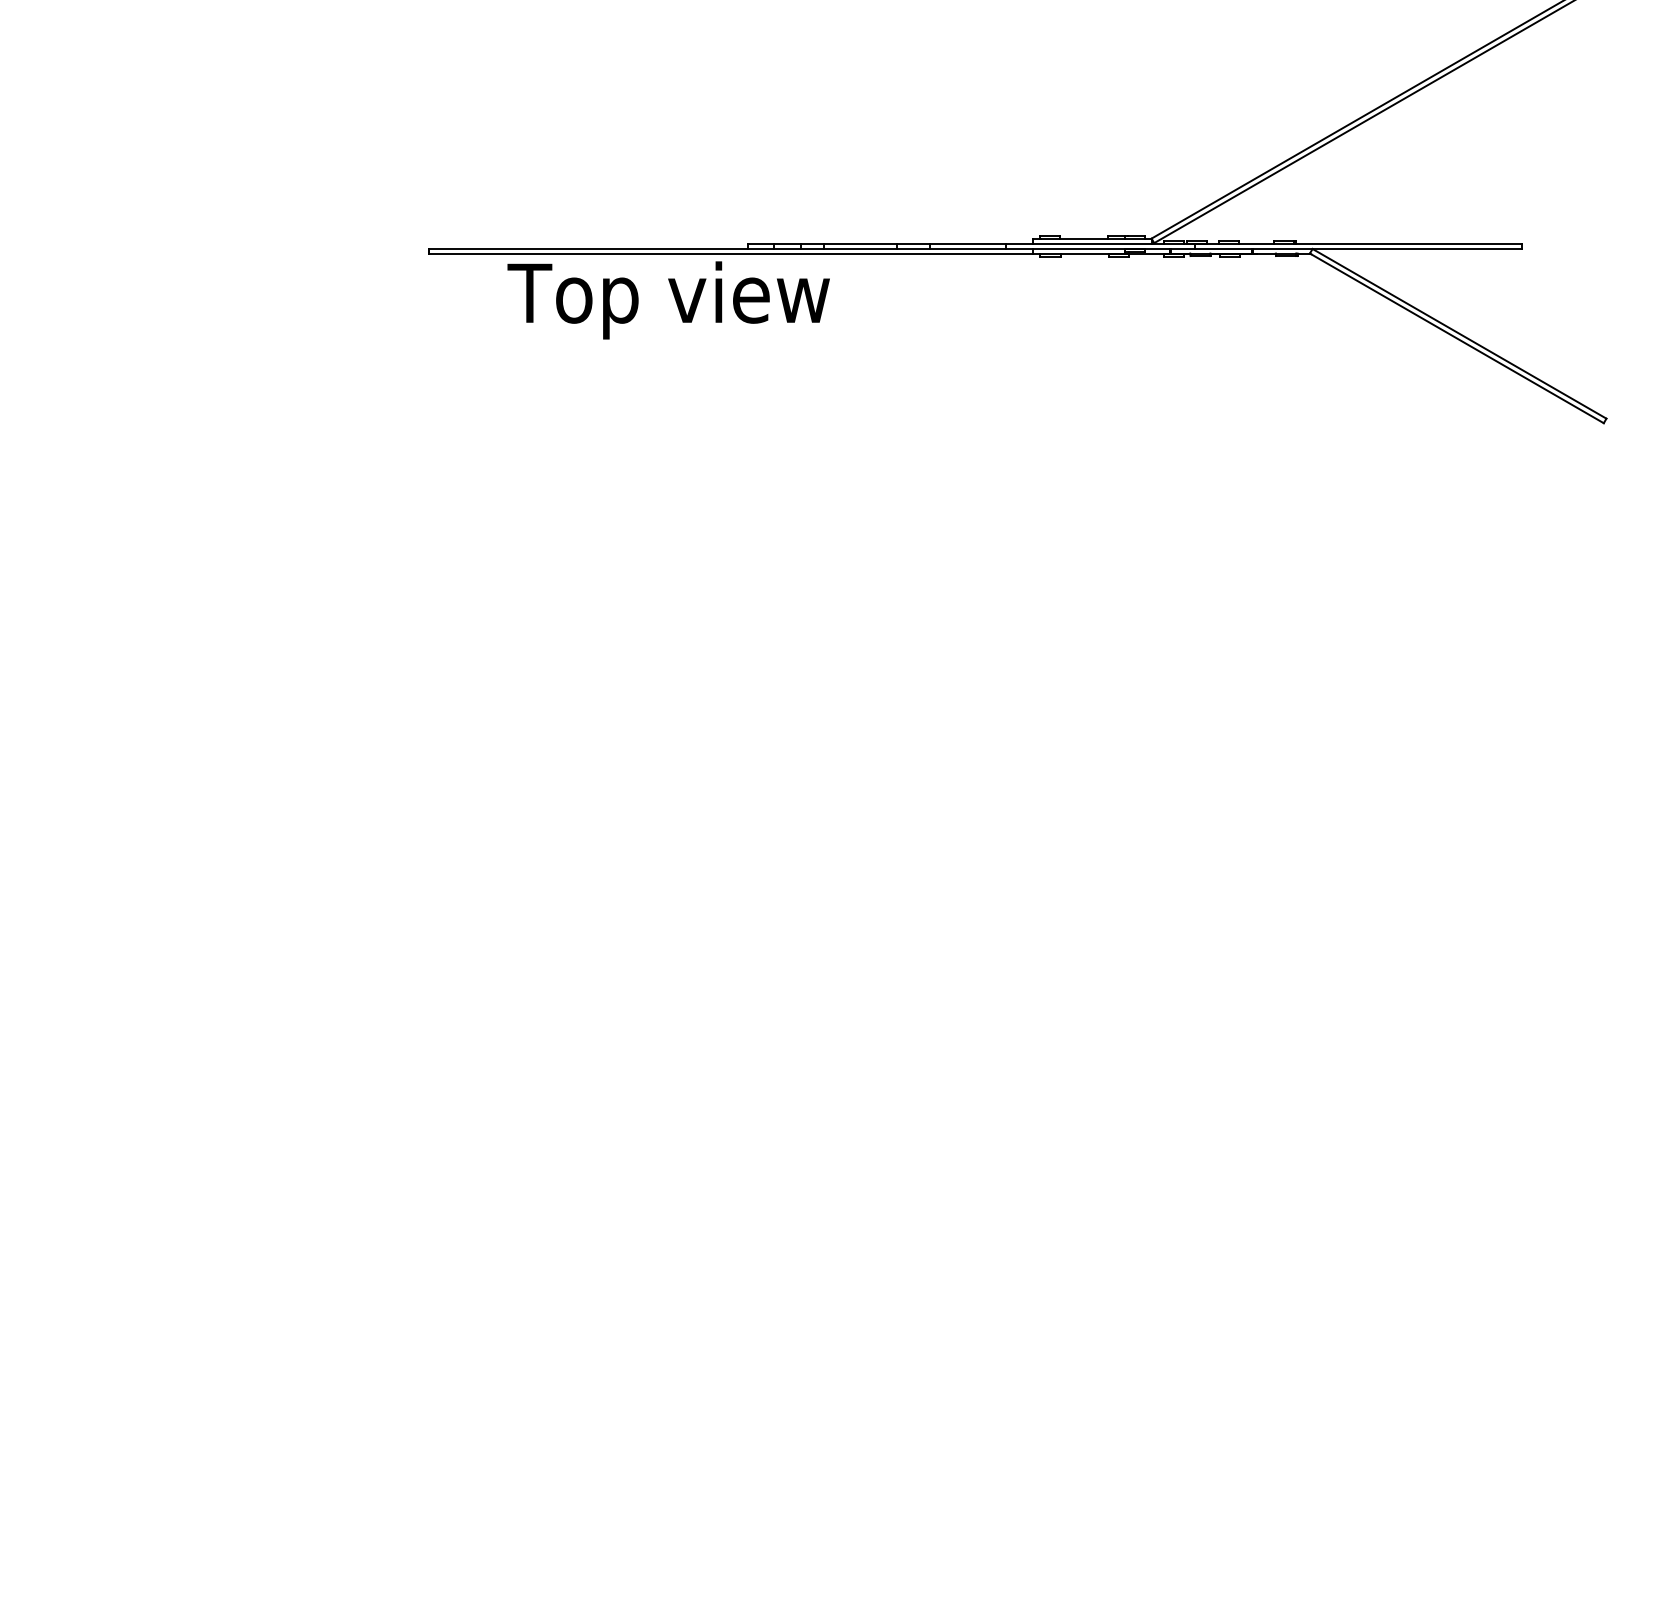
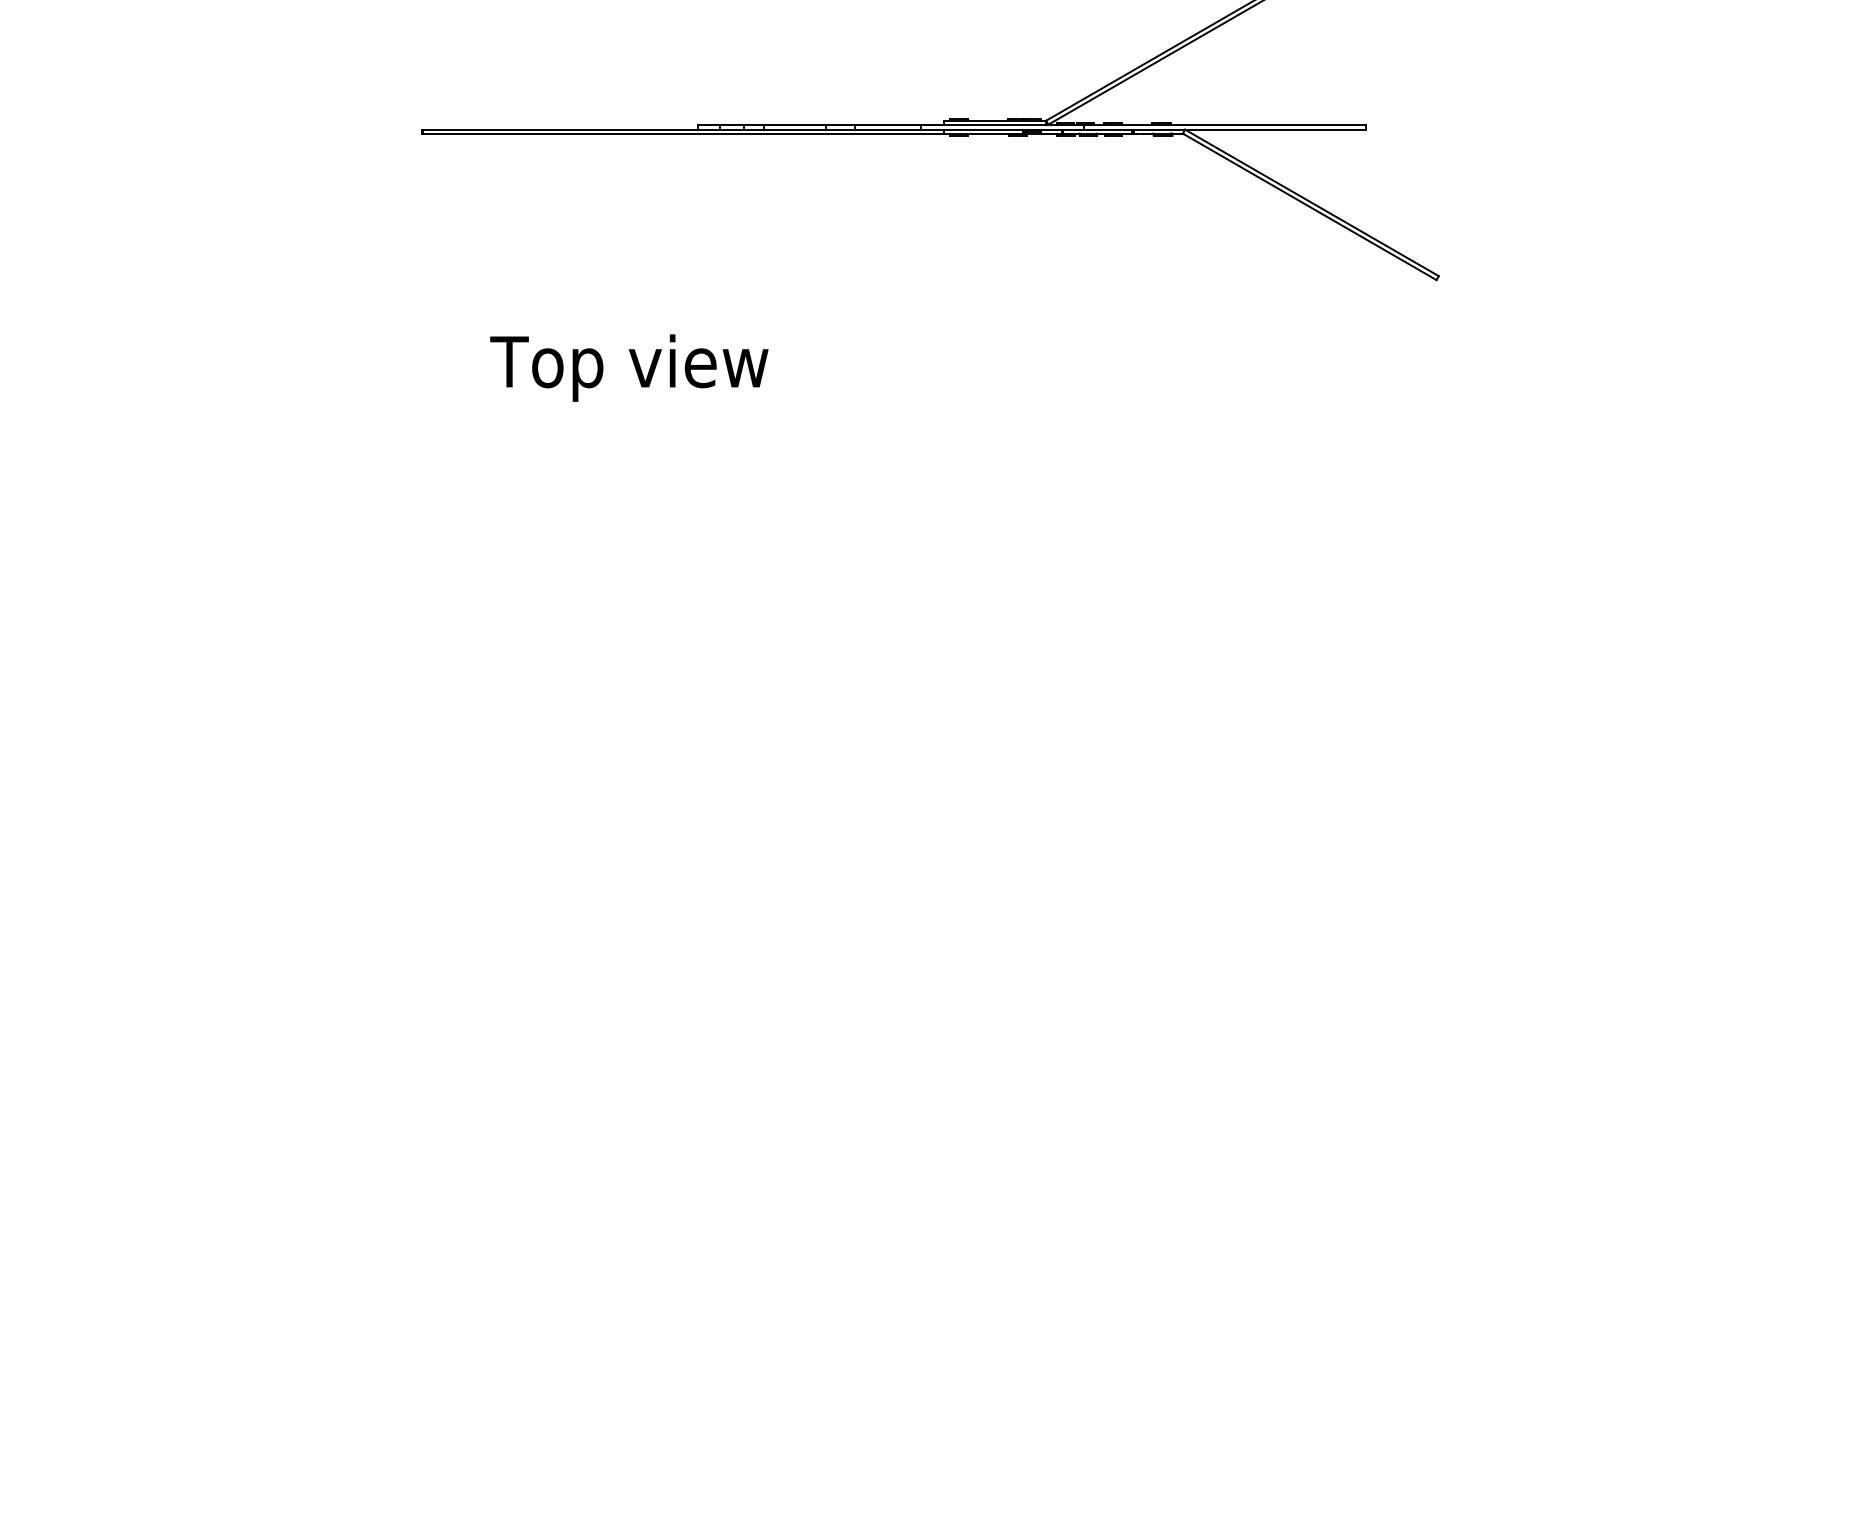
text: (668, 299) -> (629, 367), moved

